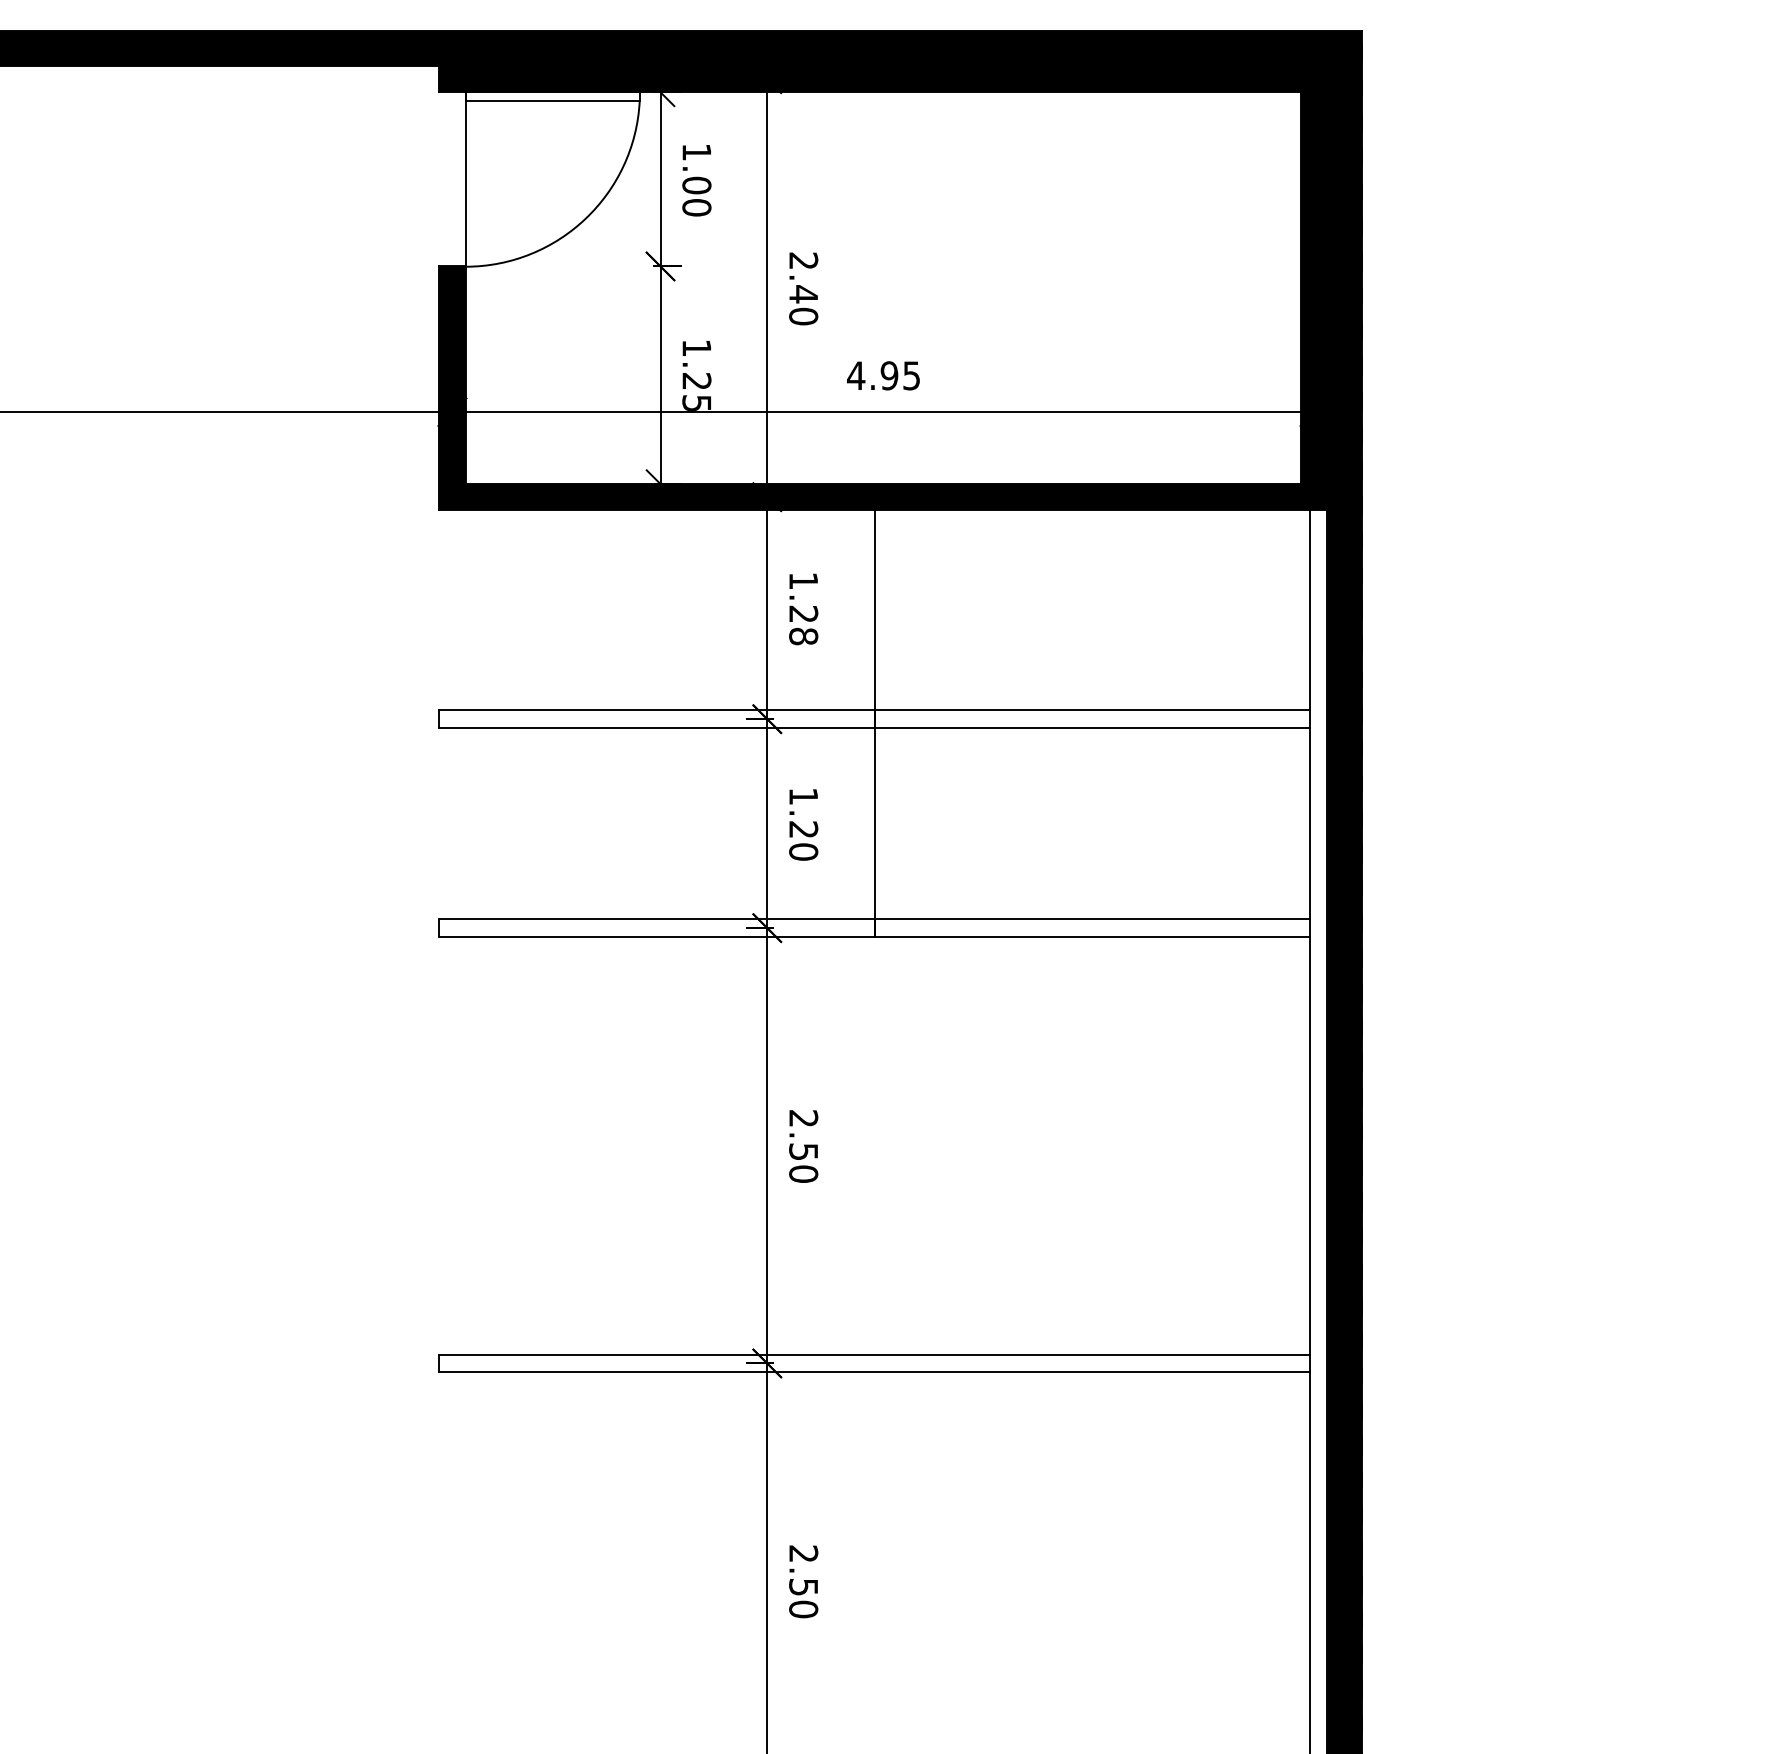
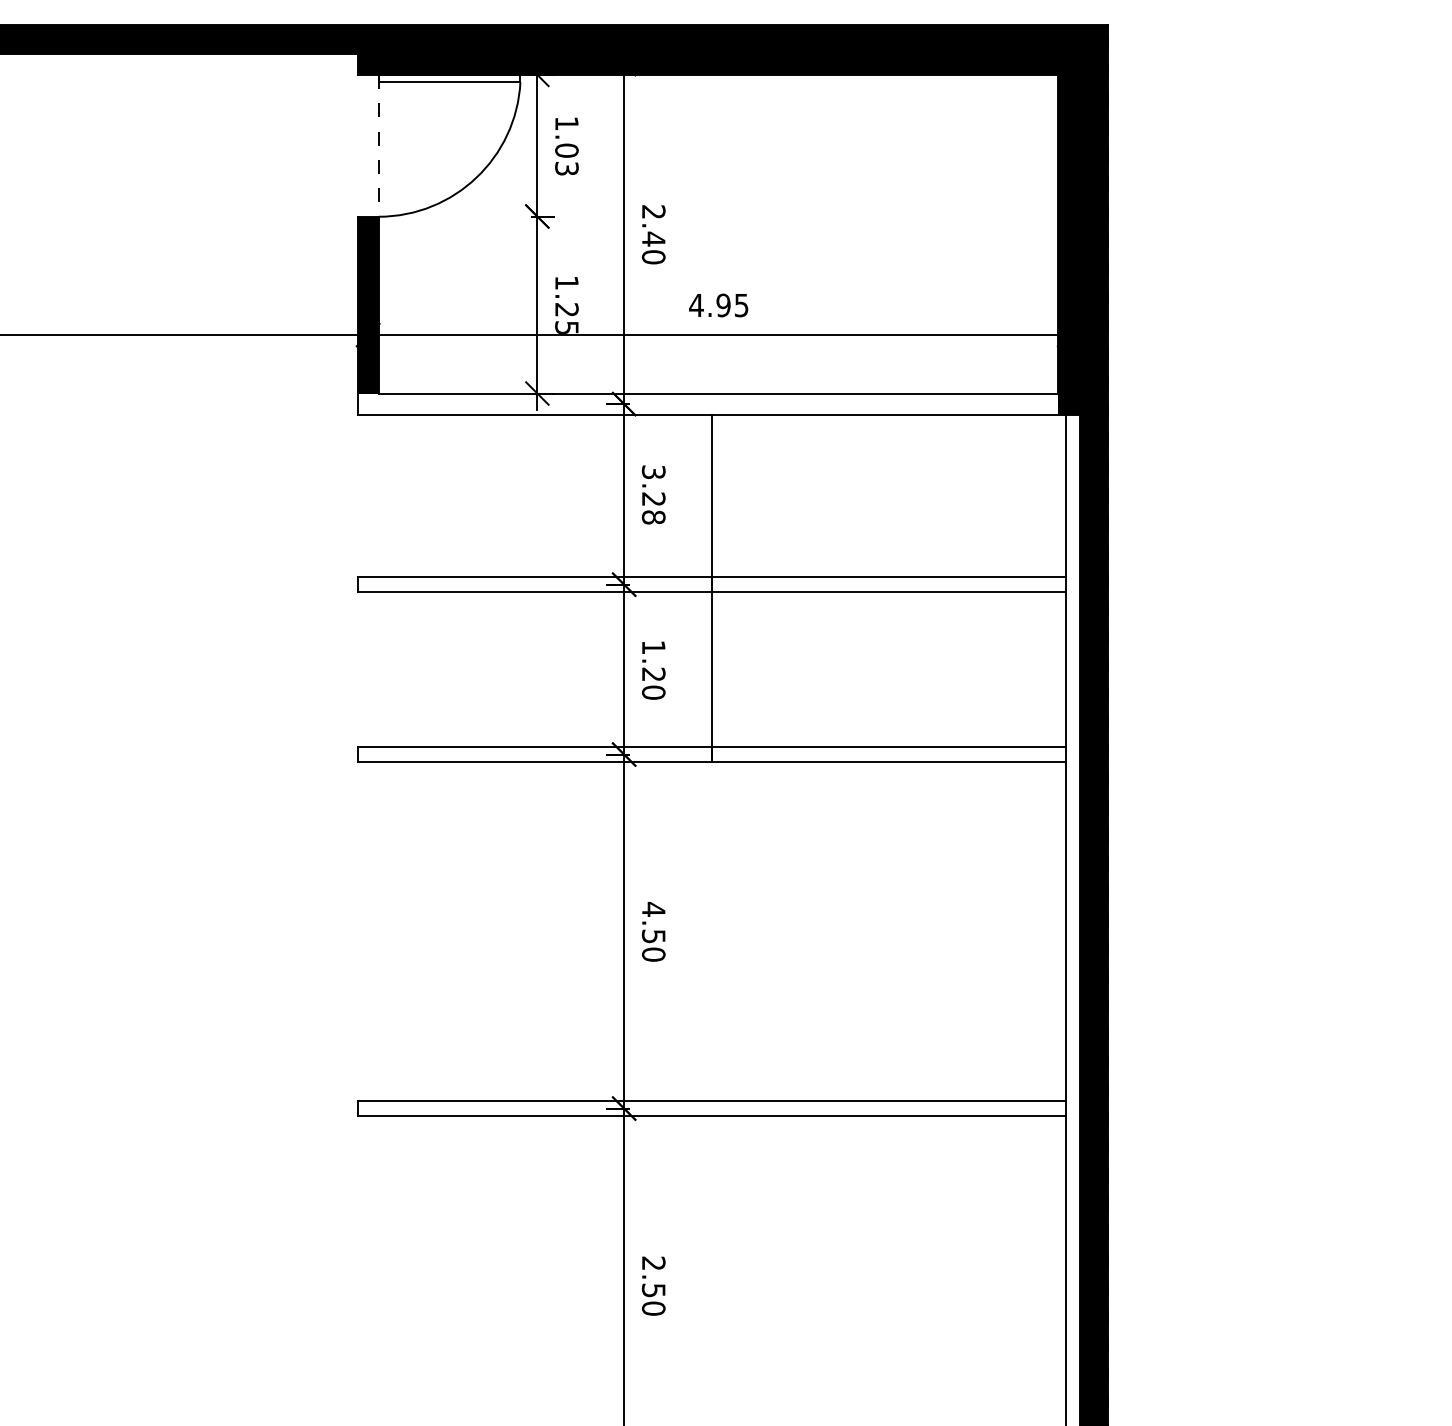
line: (465, 179) -> (378, 145), solid -> dashed
text: (696, 207) -> (566, 168), 1.00 -> 1.03
fill: (870, 497) -> (708, 404), removed
text: (803, 580) -> (653, 471), 1.28 -> 3.28
text: (803, 1118) -> (653, 909), 2.50 -> 4.50

